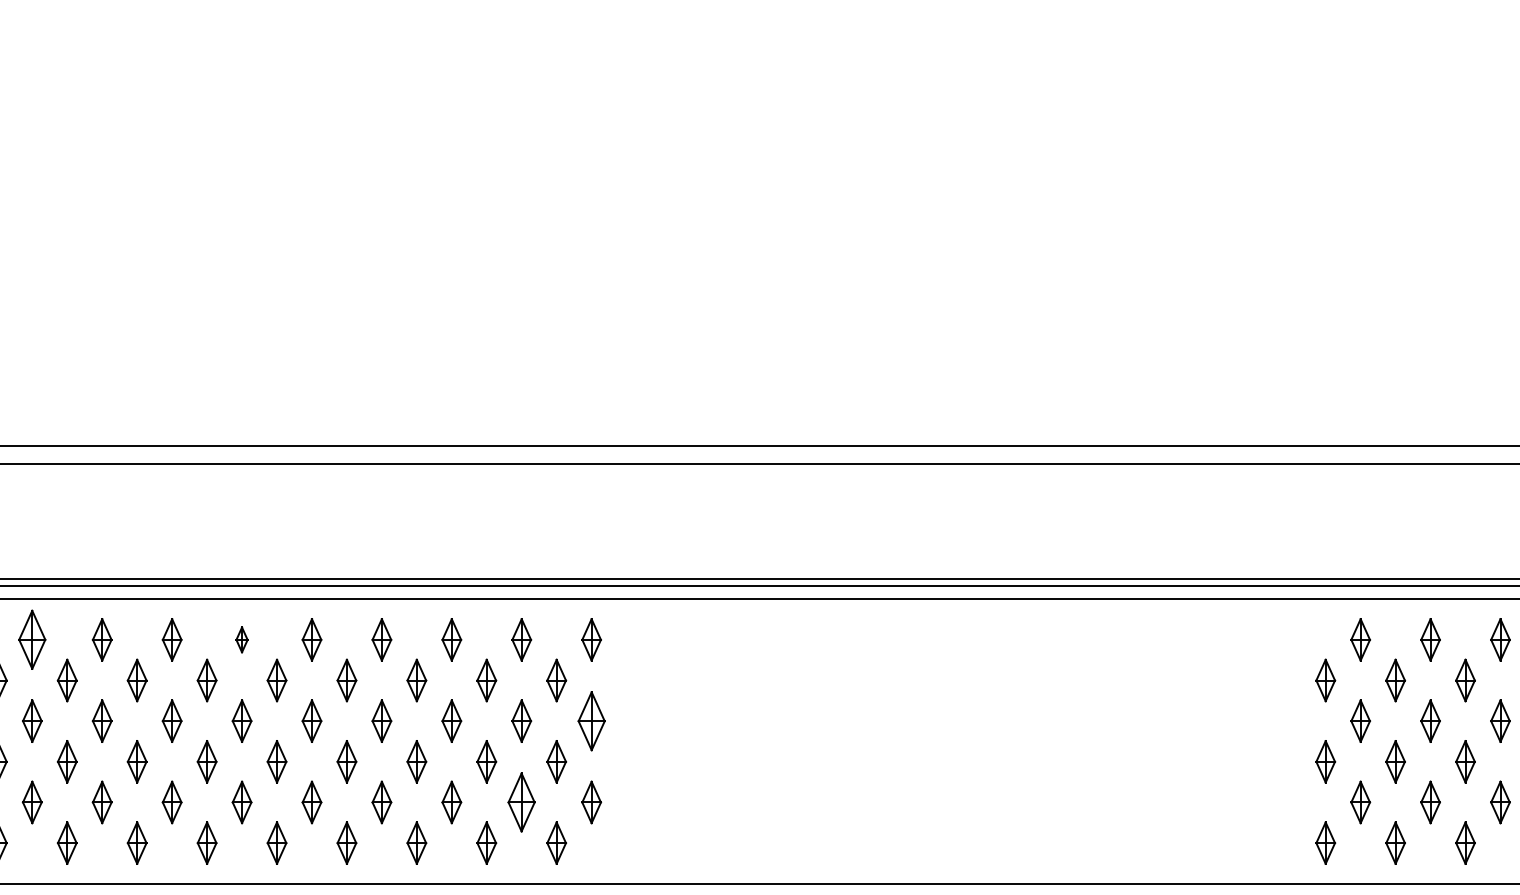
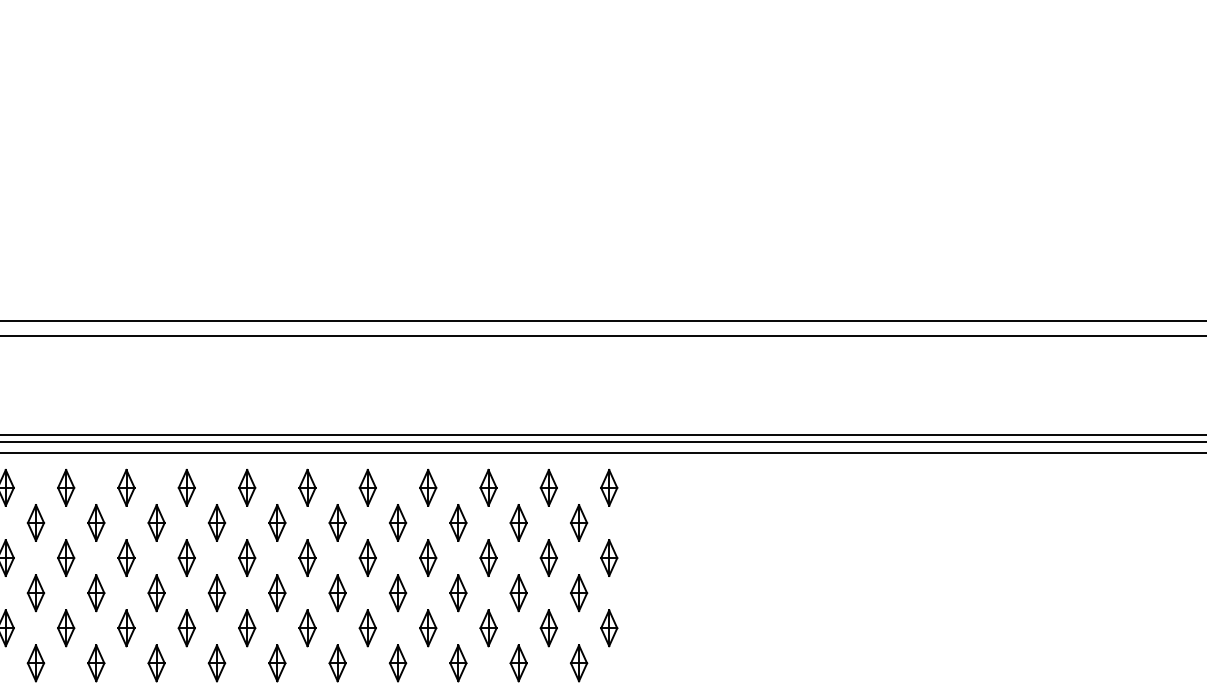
part: (32, 639) -> (126, 487), size x0.71
part: (241, 639) -> (307, 487), size x1.67
part: (591, 720) -> (609, 557), size x0.71
part: (521, 802) -> (548, 628), size x0.71

